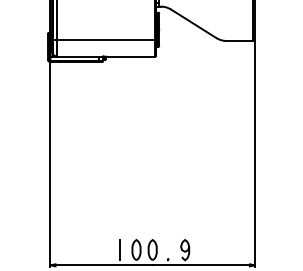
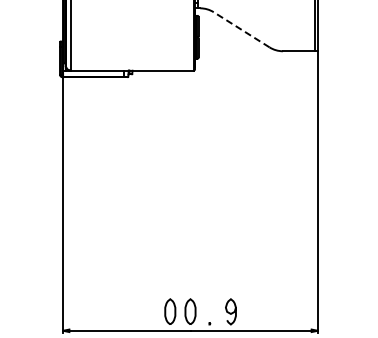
line: (193, 23) -> (241, 29), solid -> dashed
line: (103, 40) -> (129, 50), removed
line: (120, 249) -> (150, 311), removed

